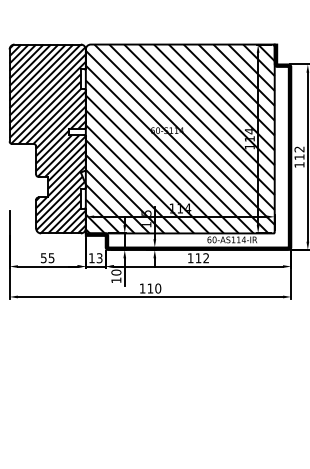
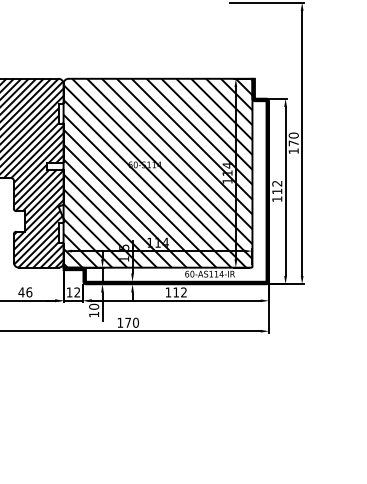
text: (47, 258) -> (25, 292), 55 -> 46
text: (99, 258) -> (77, 292), 13 -> 12
text: (149, 288) -> (127, 322), 110 -> 170

